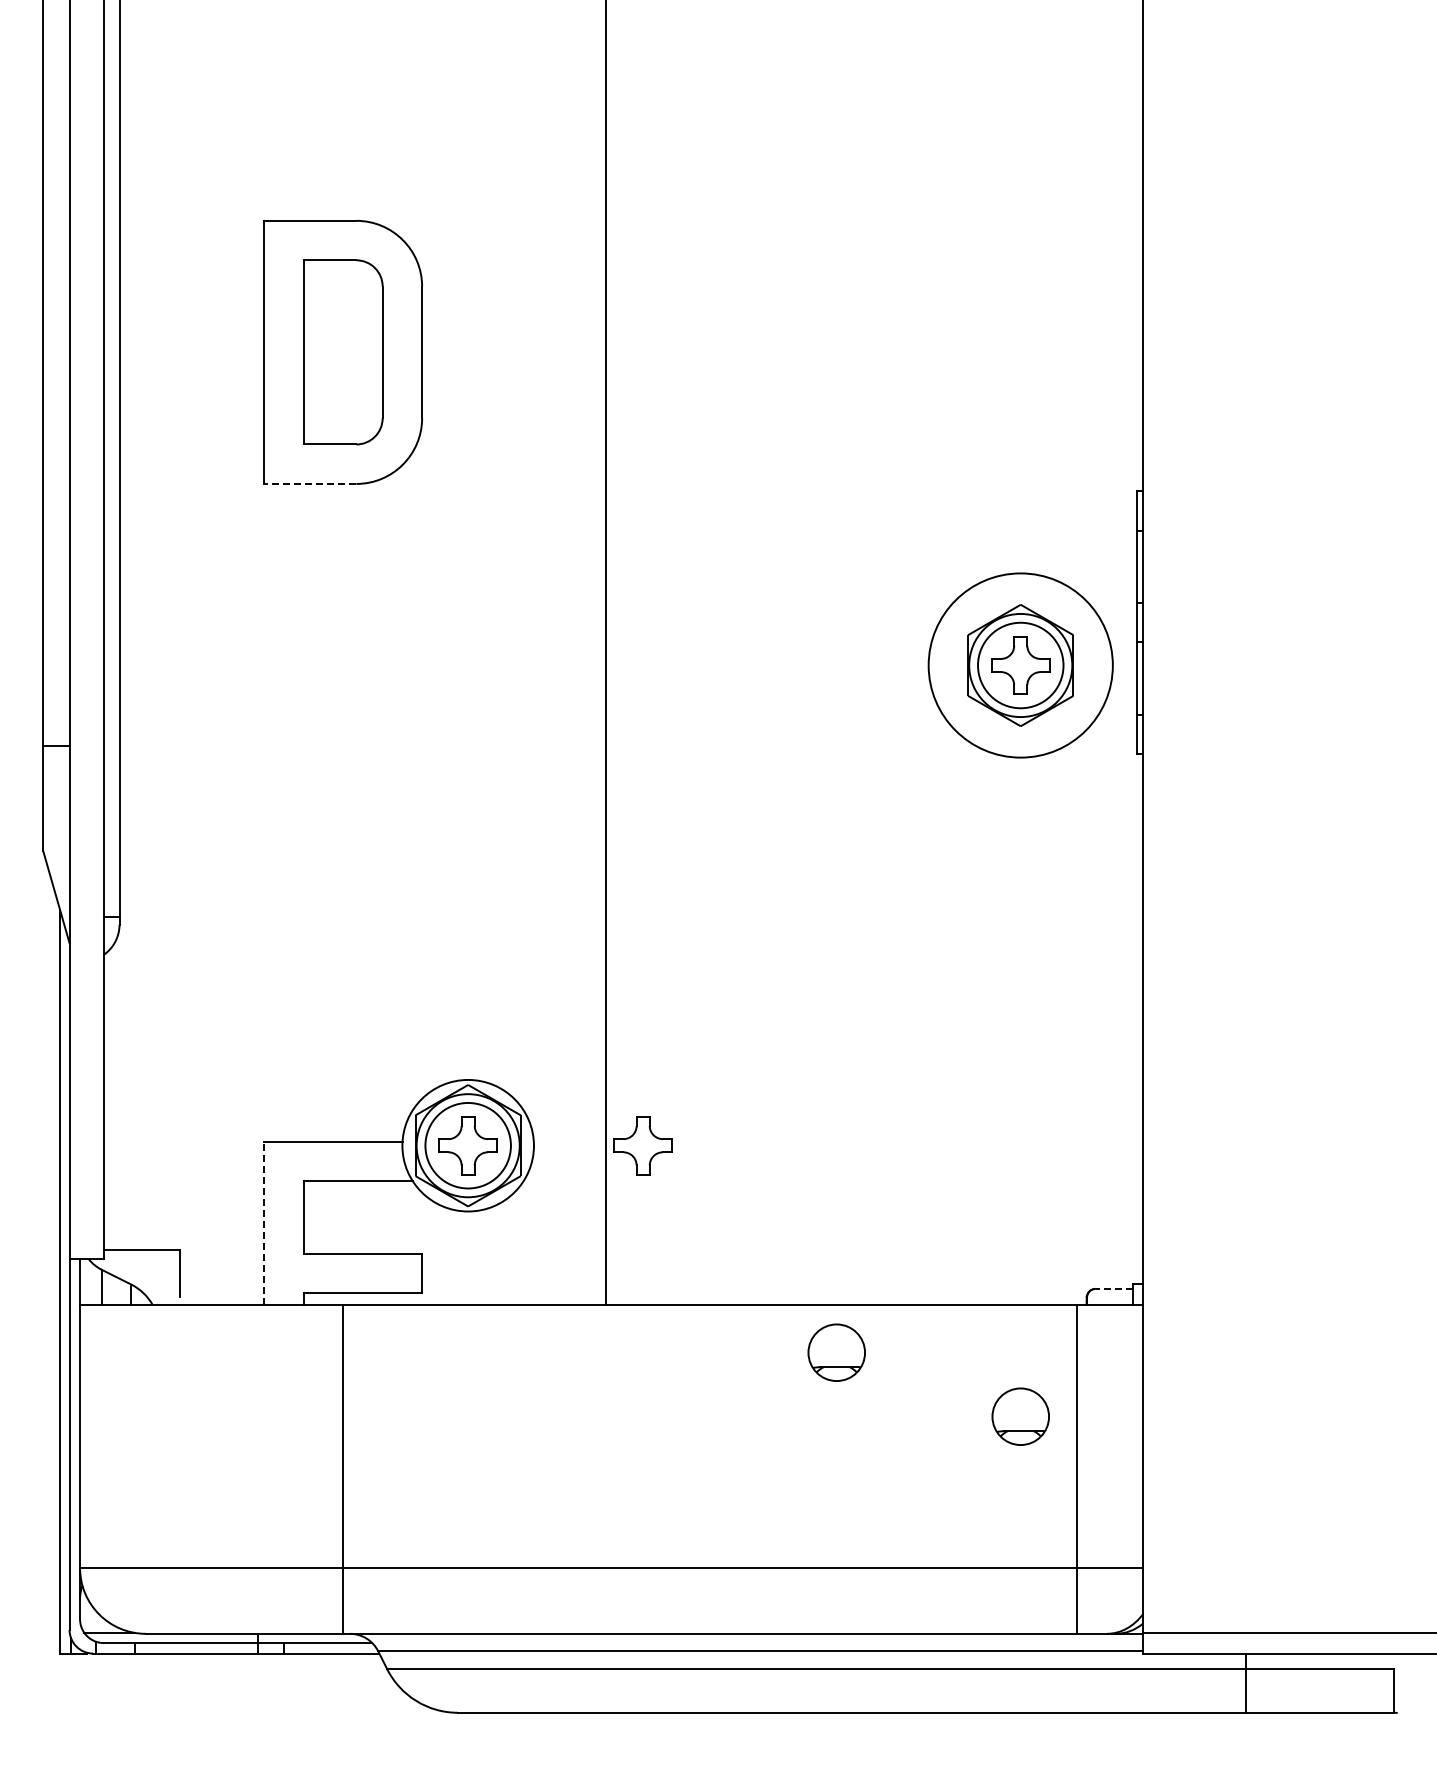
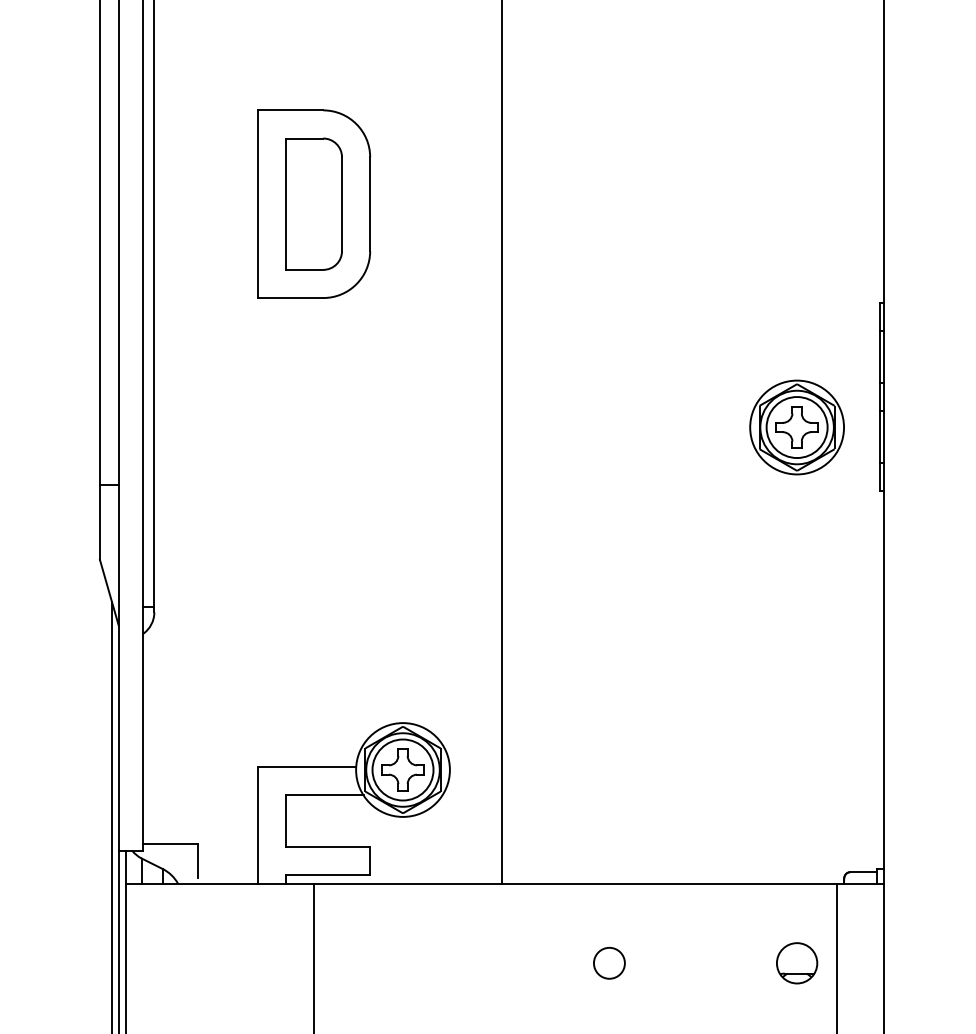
line: (309, 483) -> (289, 297), dashed -> solid
circle: (1020, 665) -> (796, 427), size x0.71
part: (642, 1145) -> (527, 769), removed
line: (264, 1223) -> (257, 825), dashed -> solid
line: (1113, 1288) -> (863, 871), dashed -> solid
part: (836, 1352) -> (665, 917), removed
circle: (757, 1416) -> (609, 963), added

